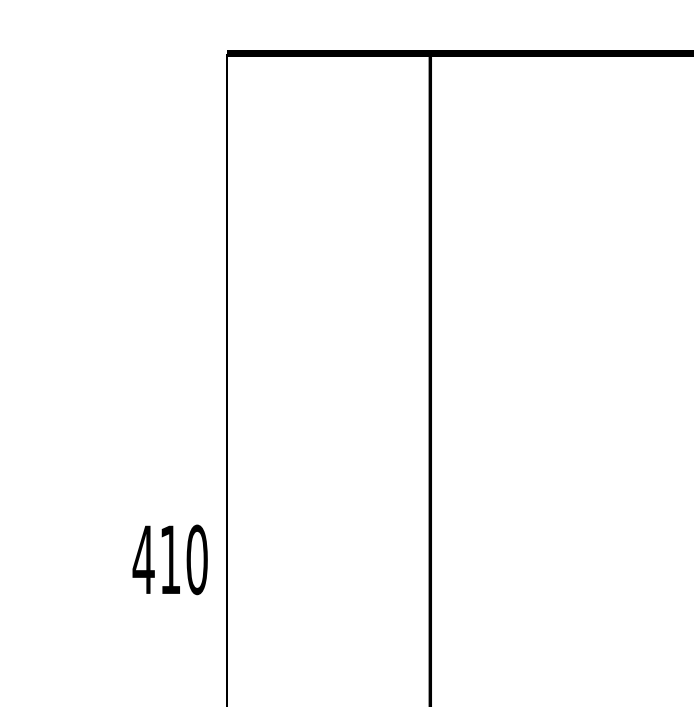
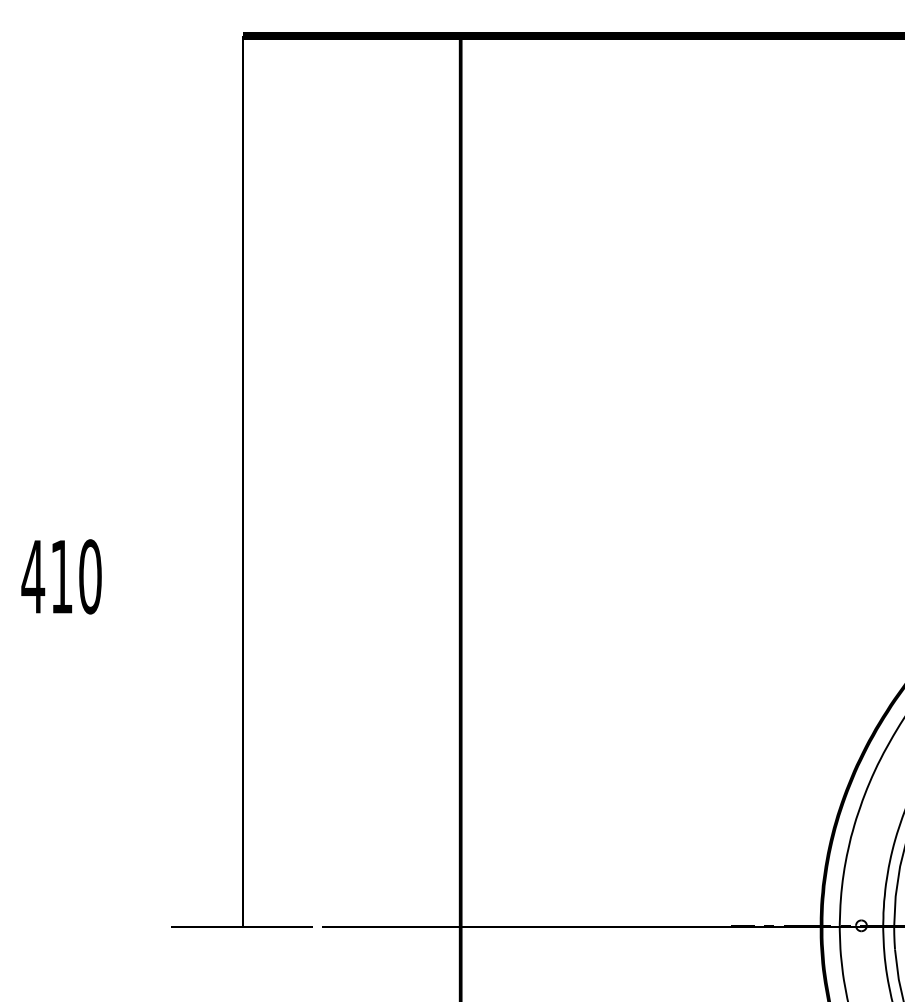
text: (170, 559) -> (61, 576), moved

